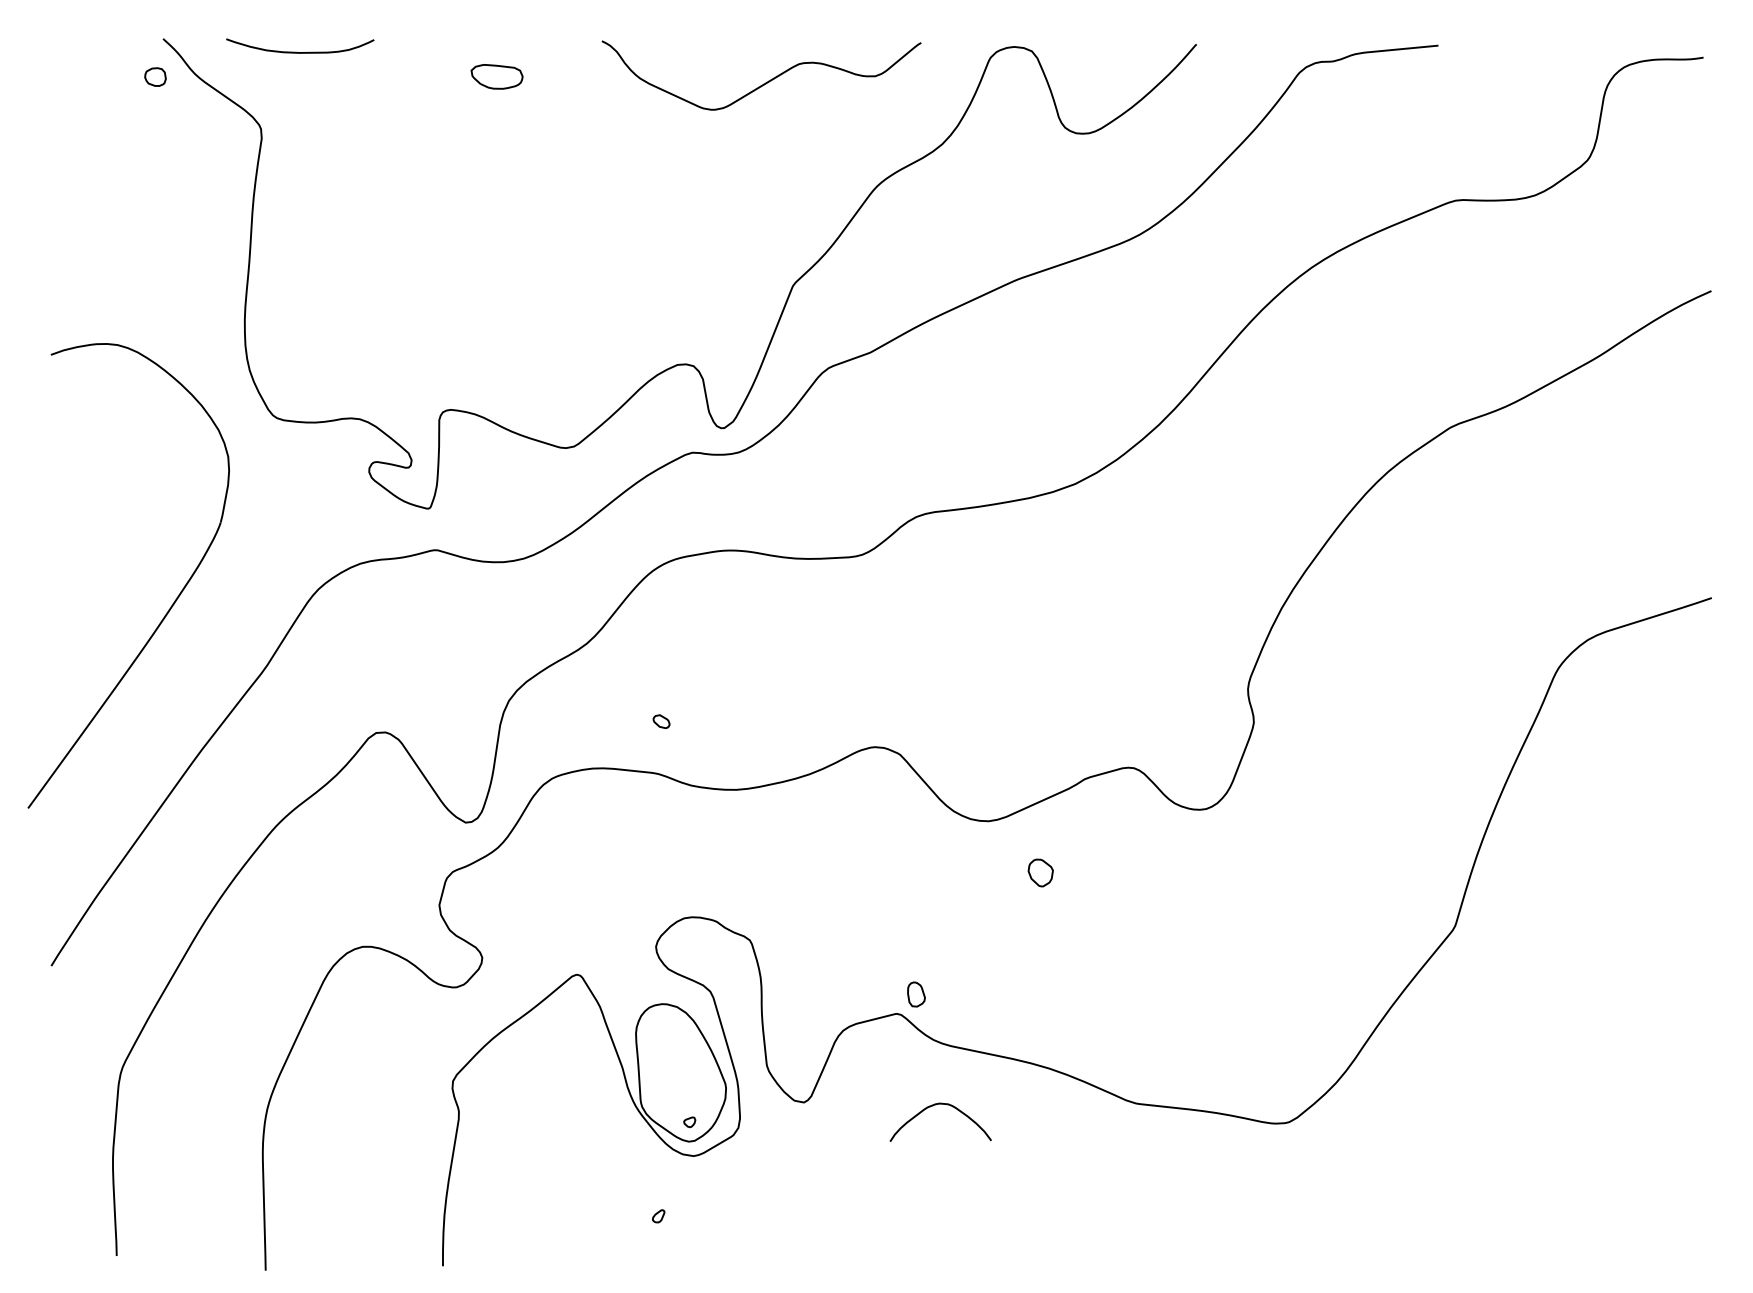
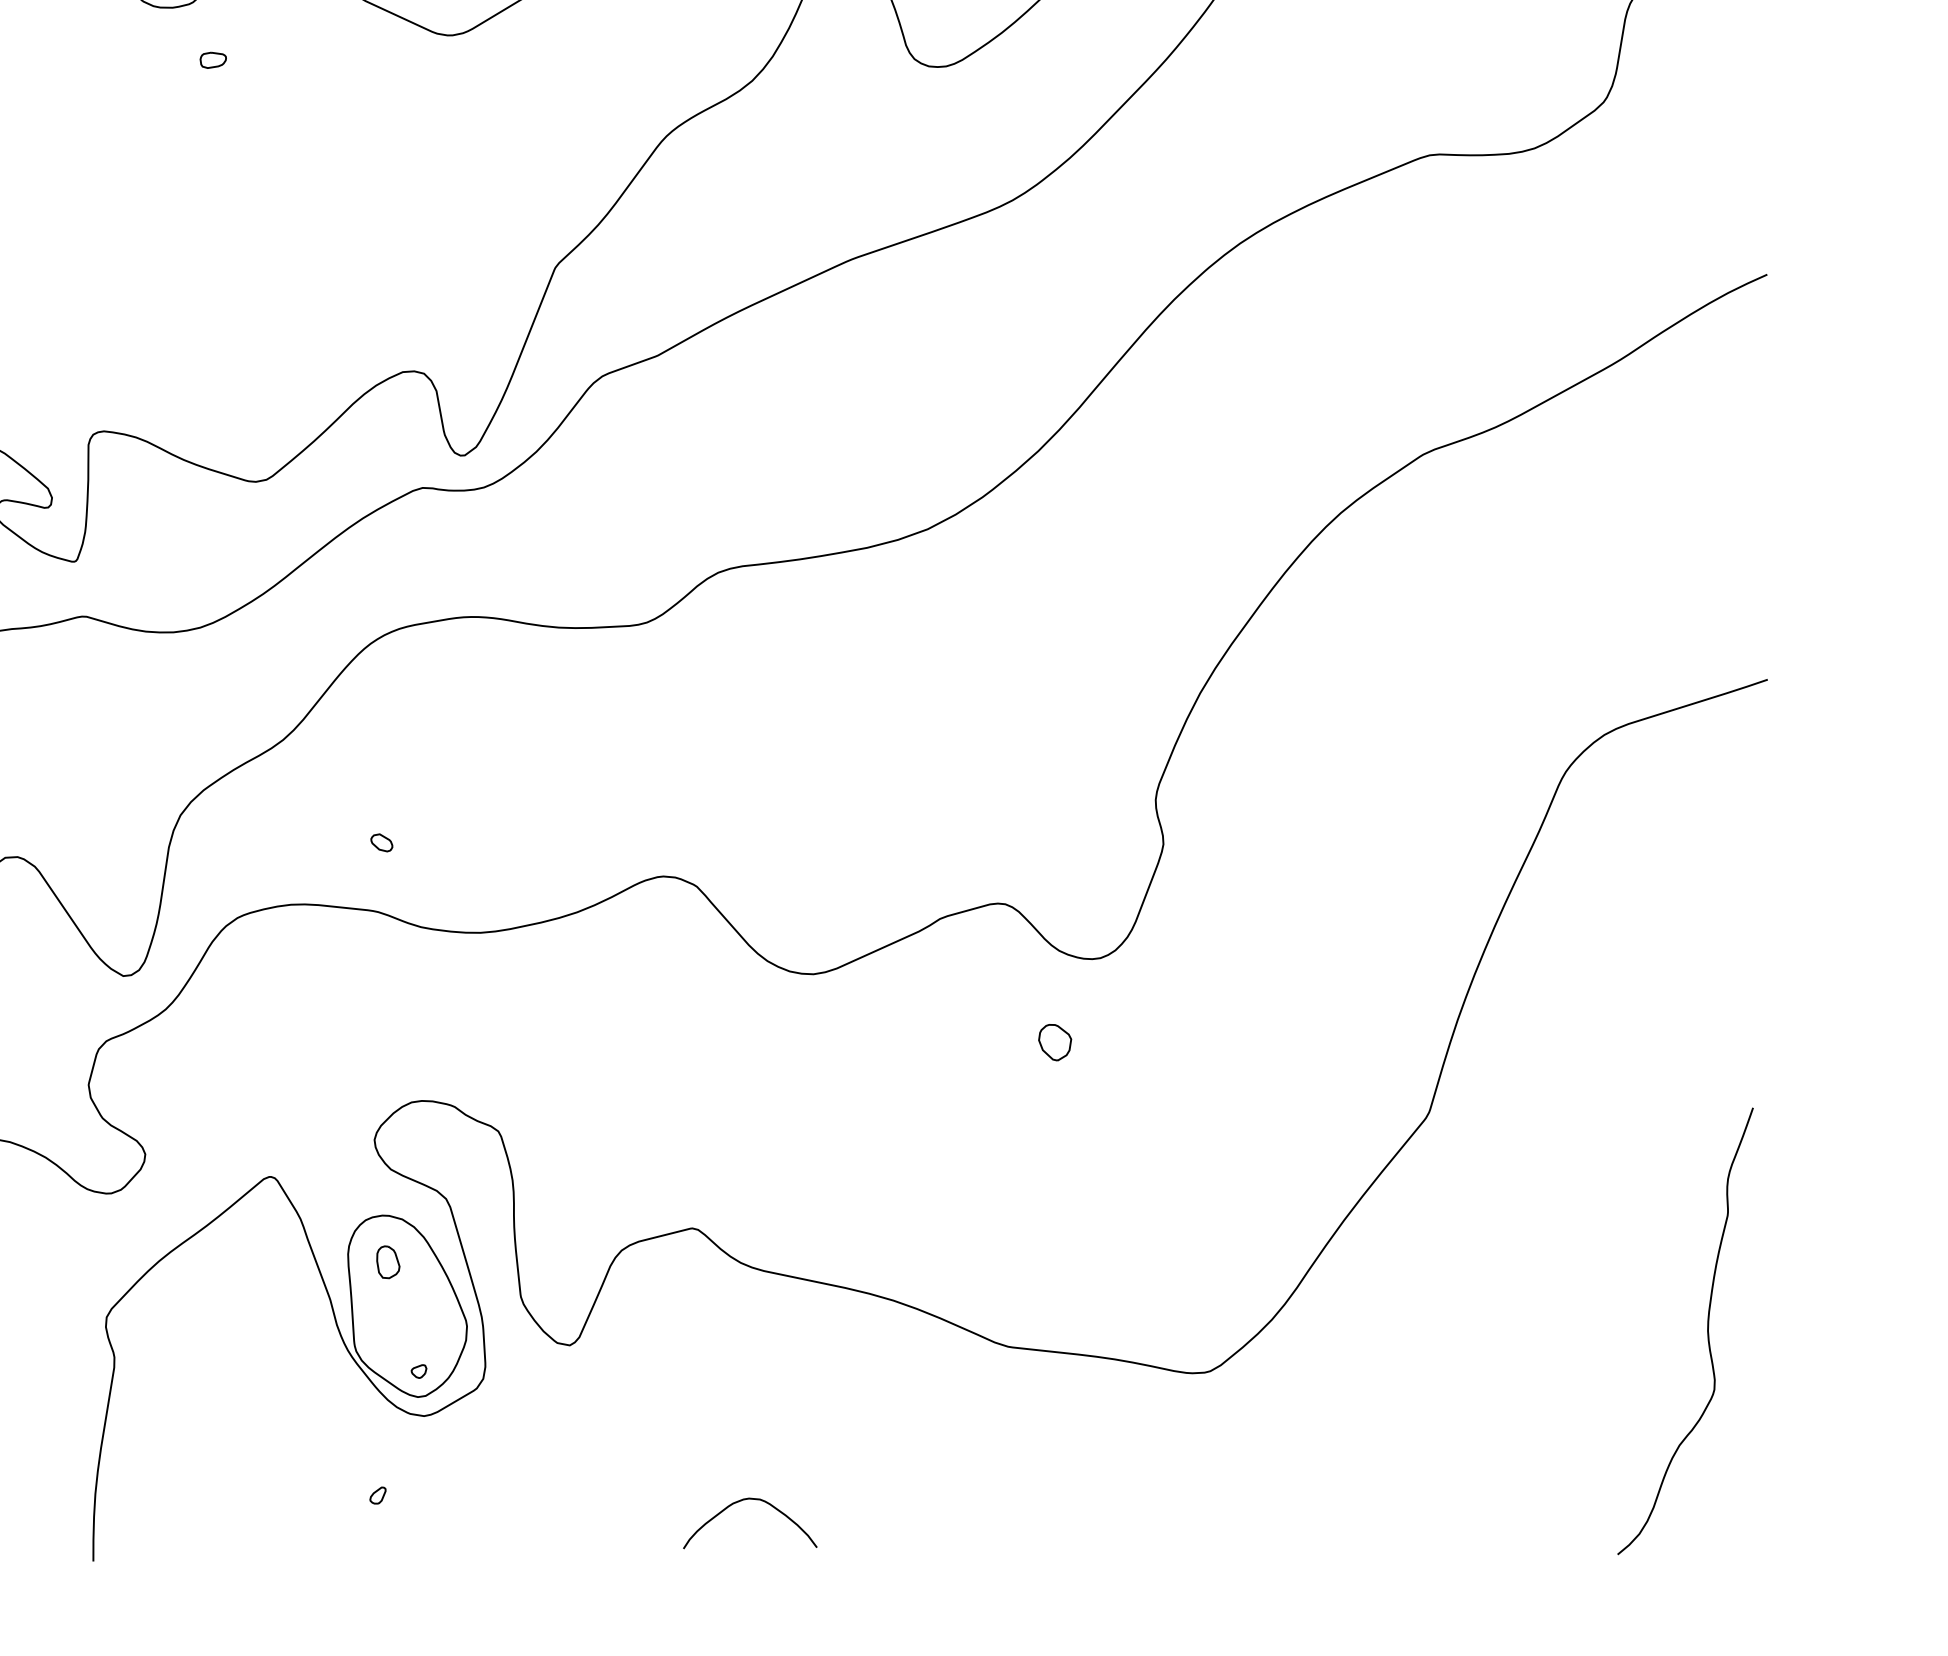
part: (533, 128) -> (212, 60), added
part: (1040, 872) -> (1054, 1041), moved
part: (916, 994) -> (388, 1262), moved
curve: (1665, 1091) -> (1706, 1330), added
curve: (933, 1106) -> (740, 1502), moved

